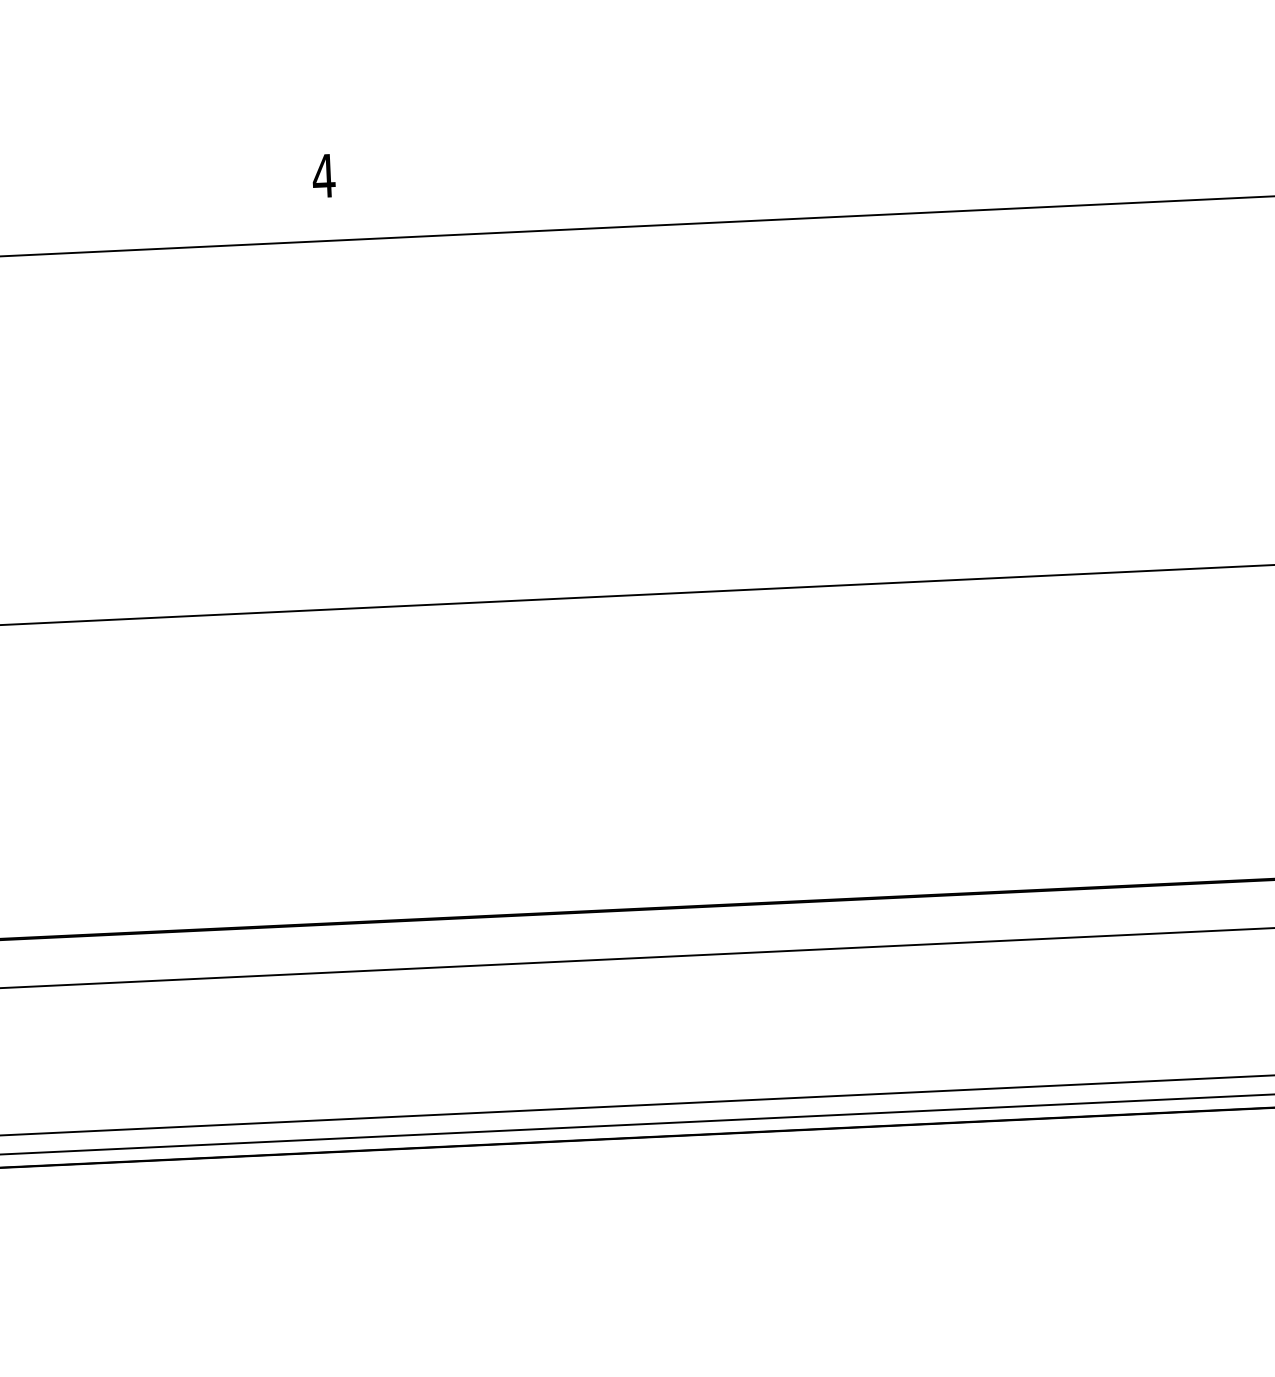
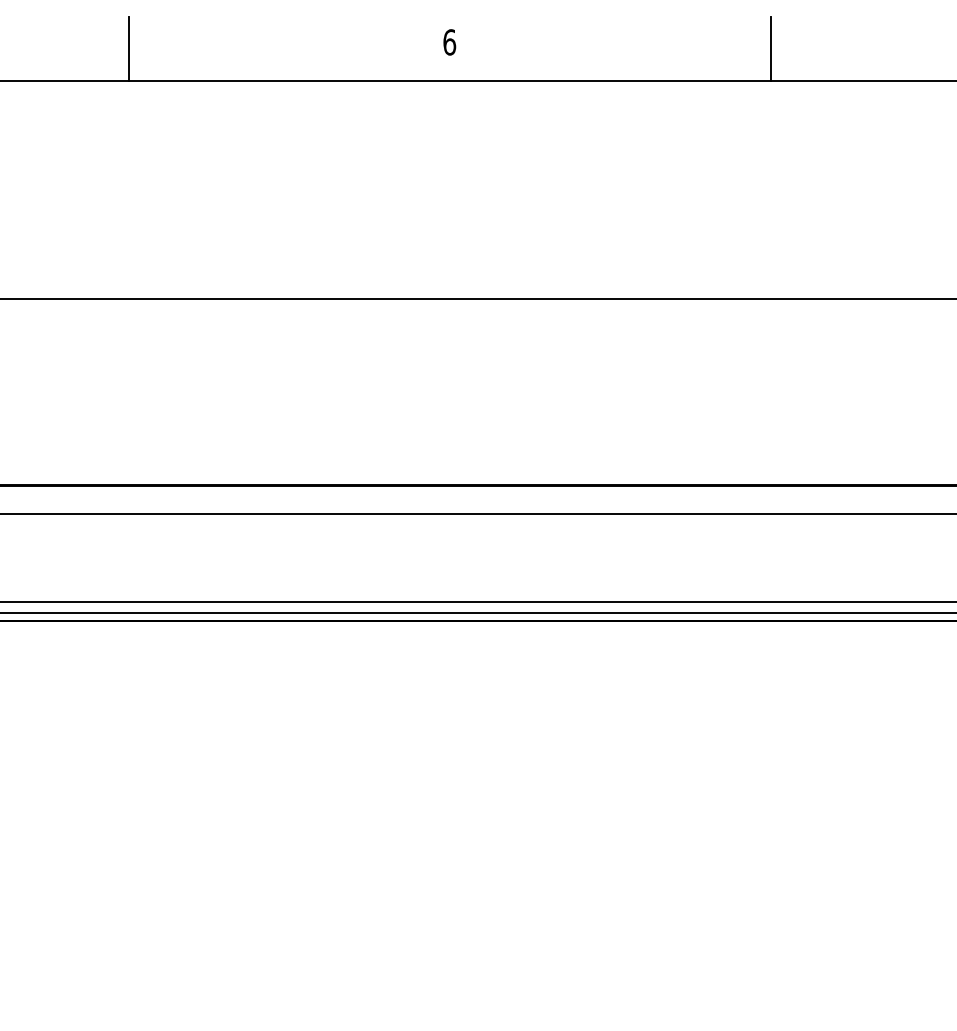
line: (865, 160) -> (770, 48), added
text: (323, 176) -> (449, 42), 4 -> 6

